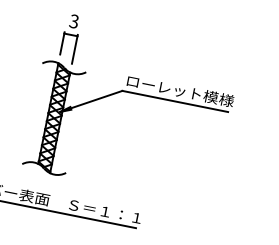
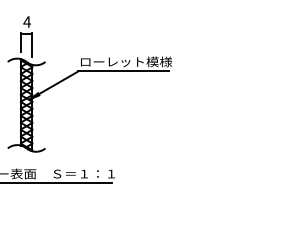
text: (73, 20) -> (26, 21), 3 -> 4

